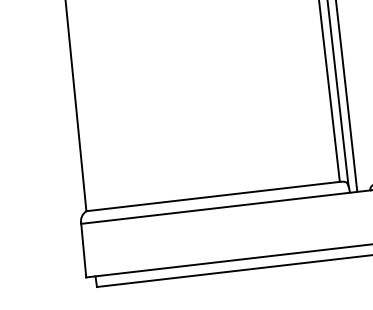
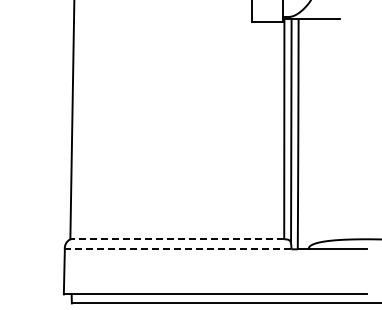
line: (213, 196) -> (177, 239), solid -> dashed
line: (214, 208) -> (177, 249), solid -> dashed

